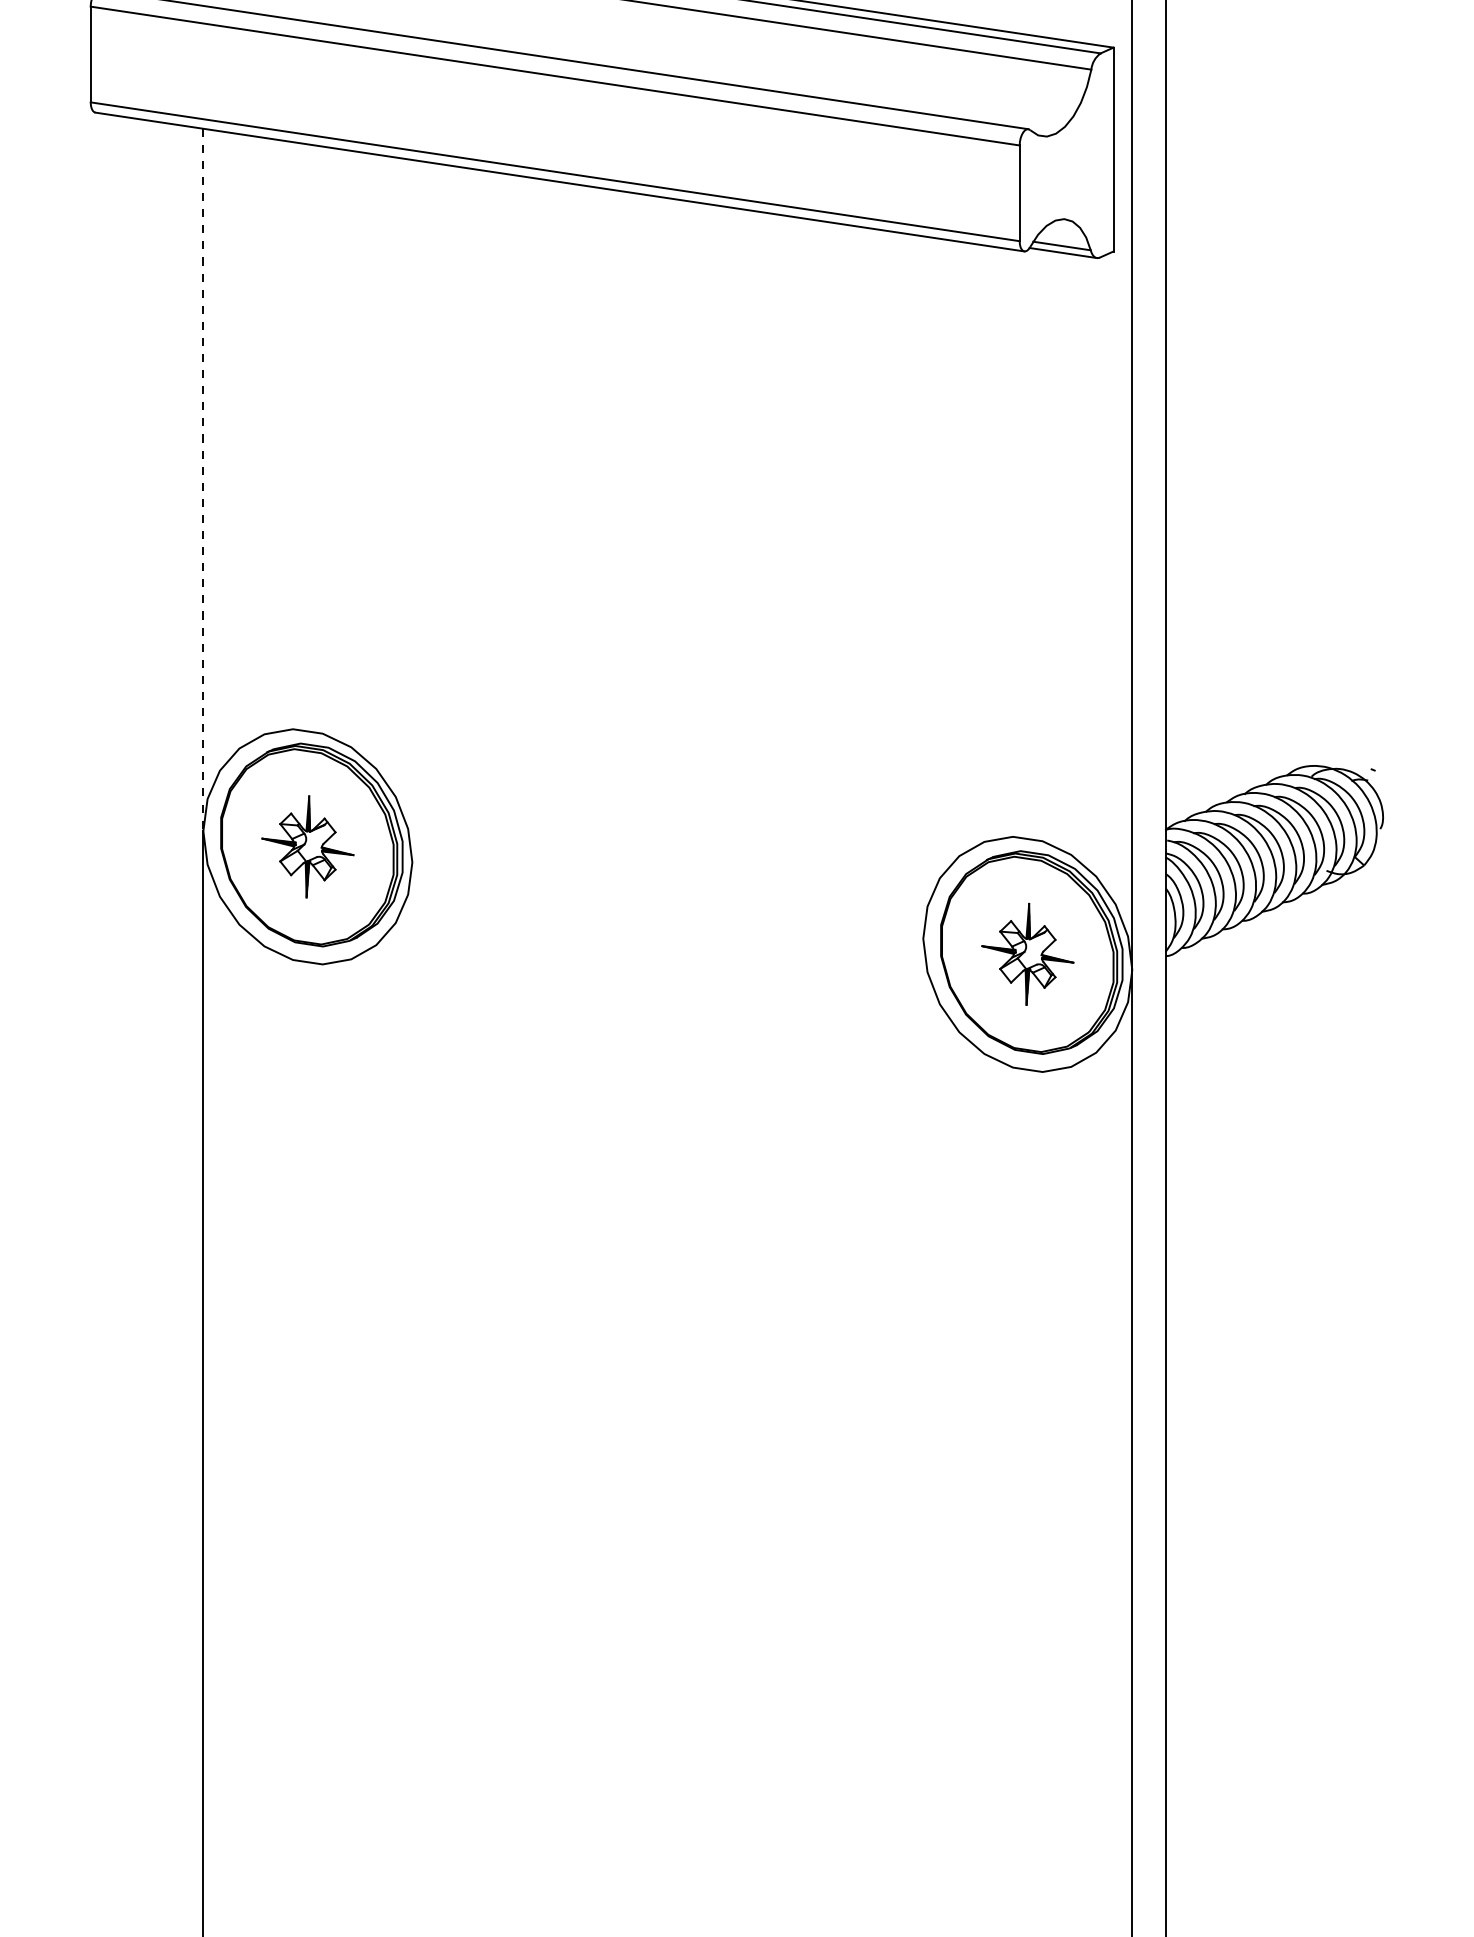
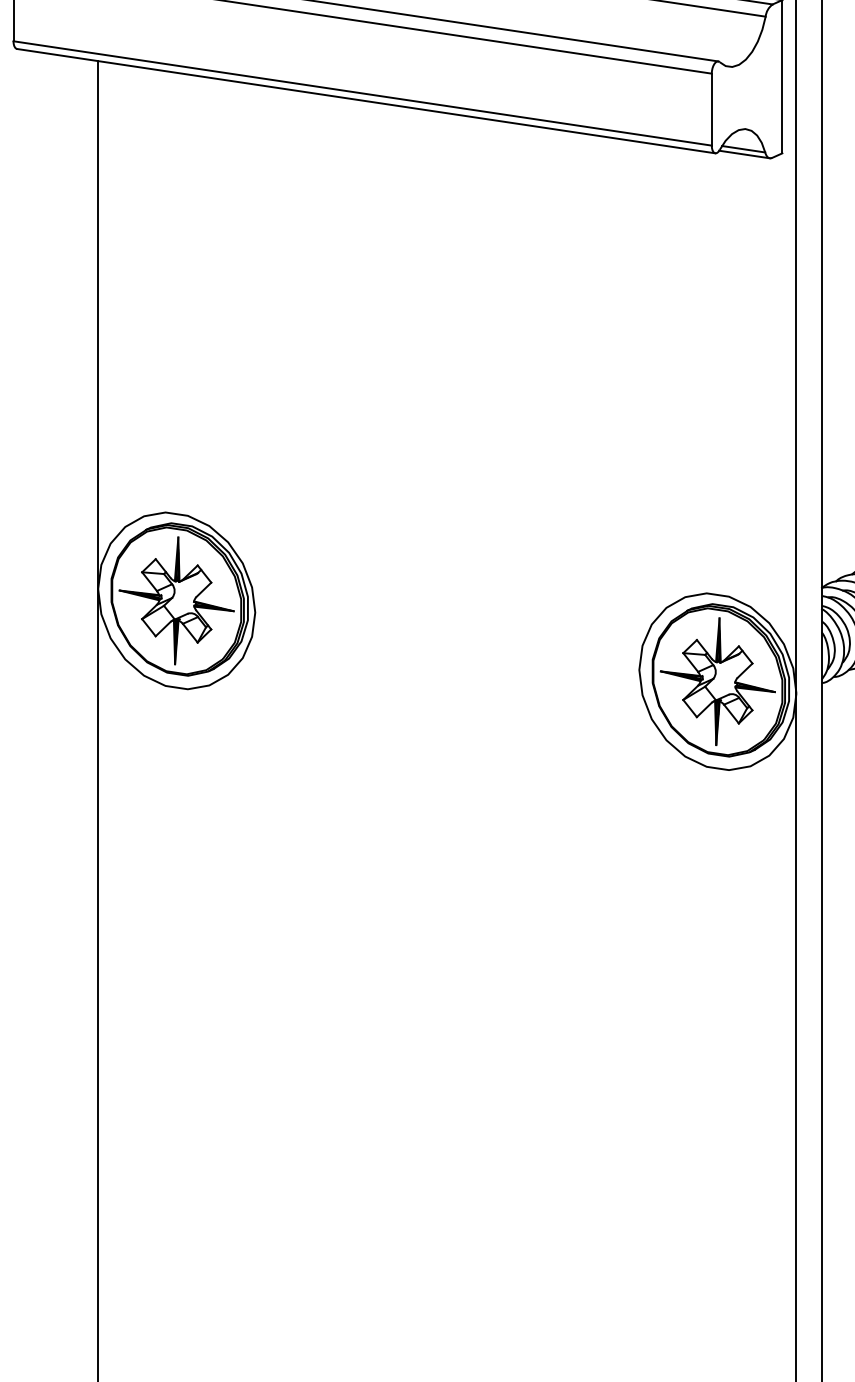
line: (203, 480) -> (98, 325), dashed -> solid
part: (307, 846) -> (176, 600), size x1.67
part: (1027, 954) -> (717, 681), size x1.67

